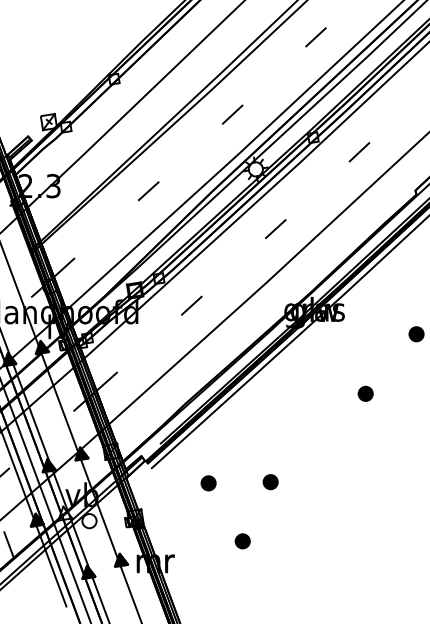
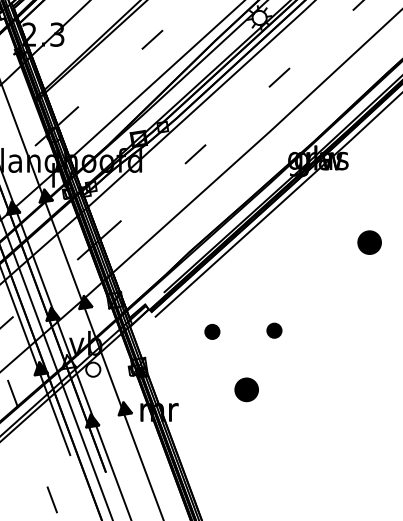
part: (365, 393) -> (369, 242), size x1.6
part: (242, 541) -> (246, 390), size x1.6

